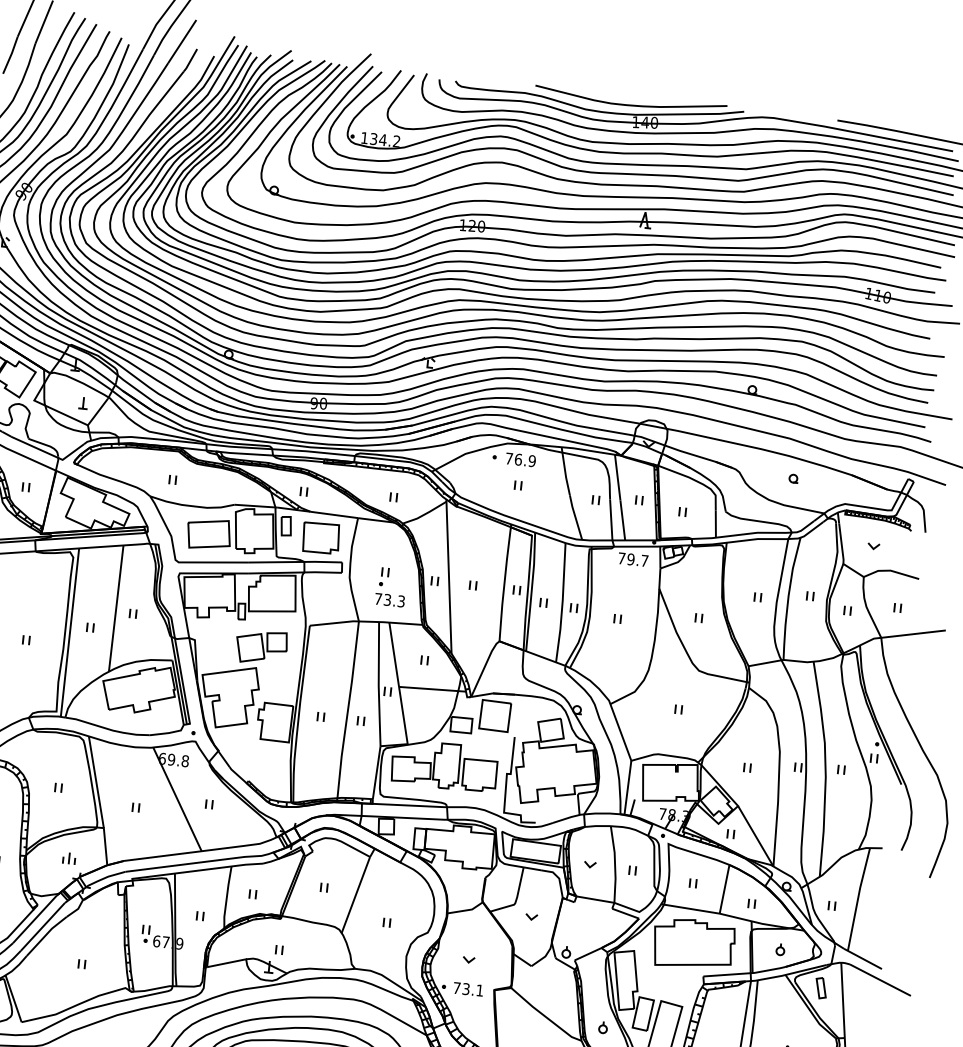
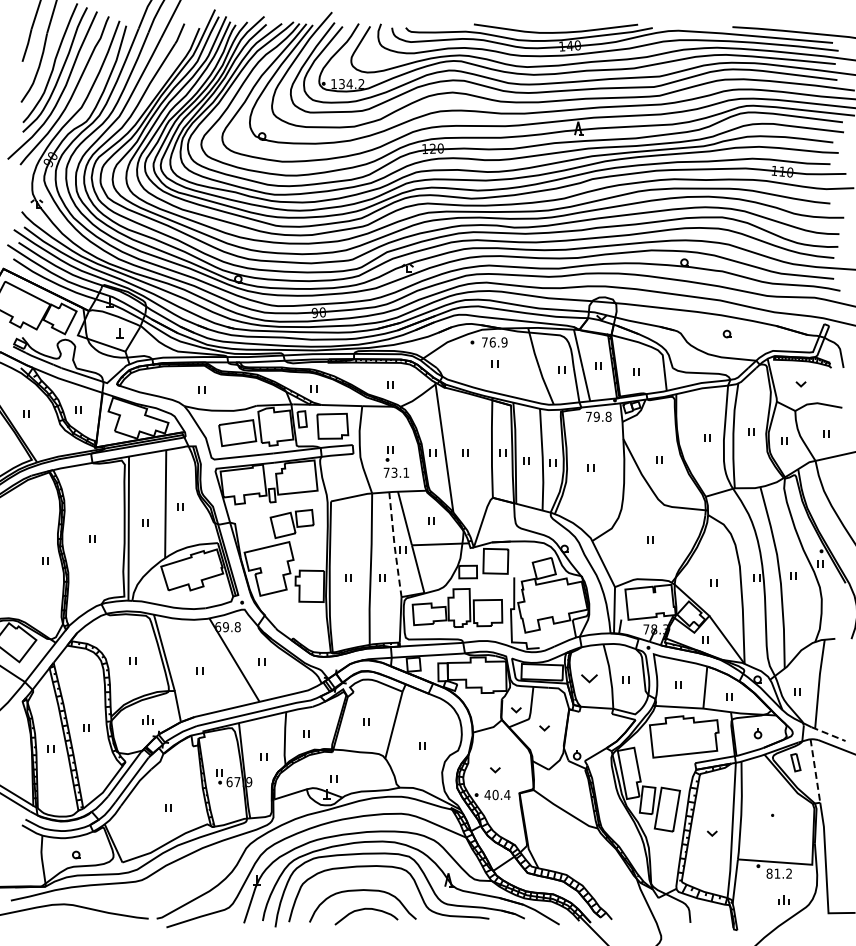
text: (644, 560) -> (608, 416), 79.7 -> 79.8
text: (401, 601) -> (406, 472), 73.3 -> 73.1
line: (378, 686) -> (394, 546), solid -> dashed
part: (590, 864) -> (589, 678), size x1.6
part: (500, 892) -> (516, 710), added
line: (863, 959) -> (829, 734), solid -> dashed
text: (468, 989) -> (497, 795), 73.1 -> 40.4
line: (843, 1000) -> (815, 771), solid -> dashed
part: (602, 1027) -> (614, 815), removed

